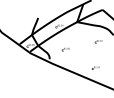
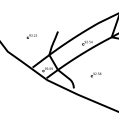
part: (18, 21) -> (30, 36), added

